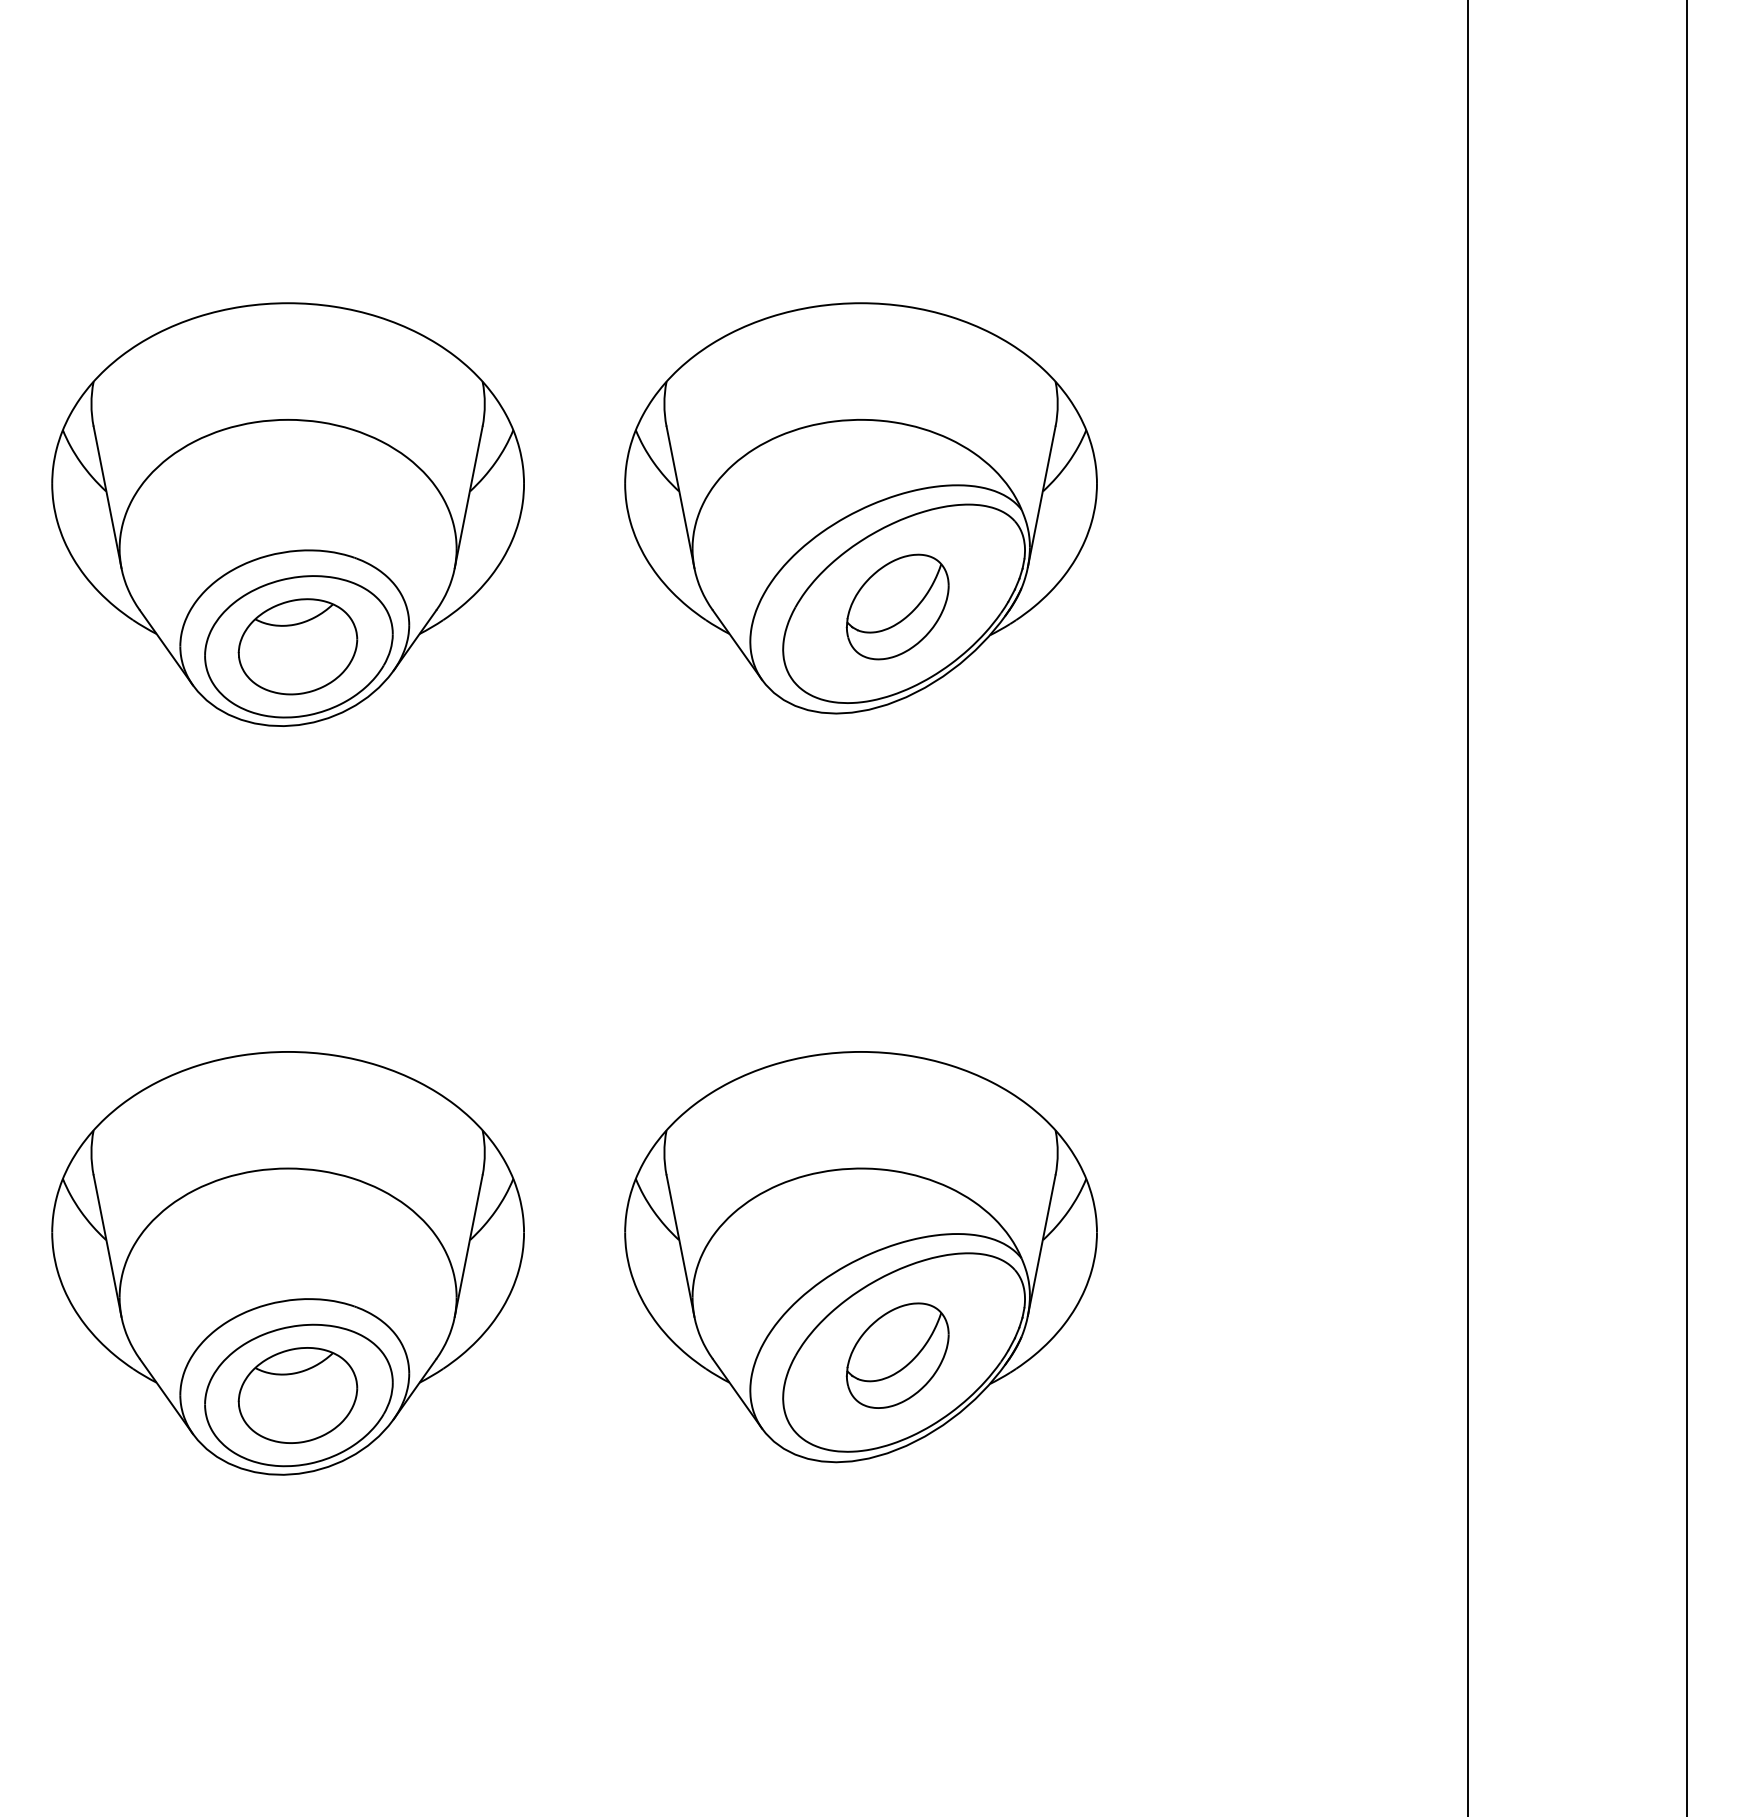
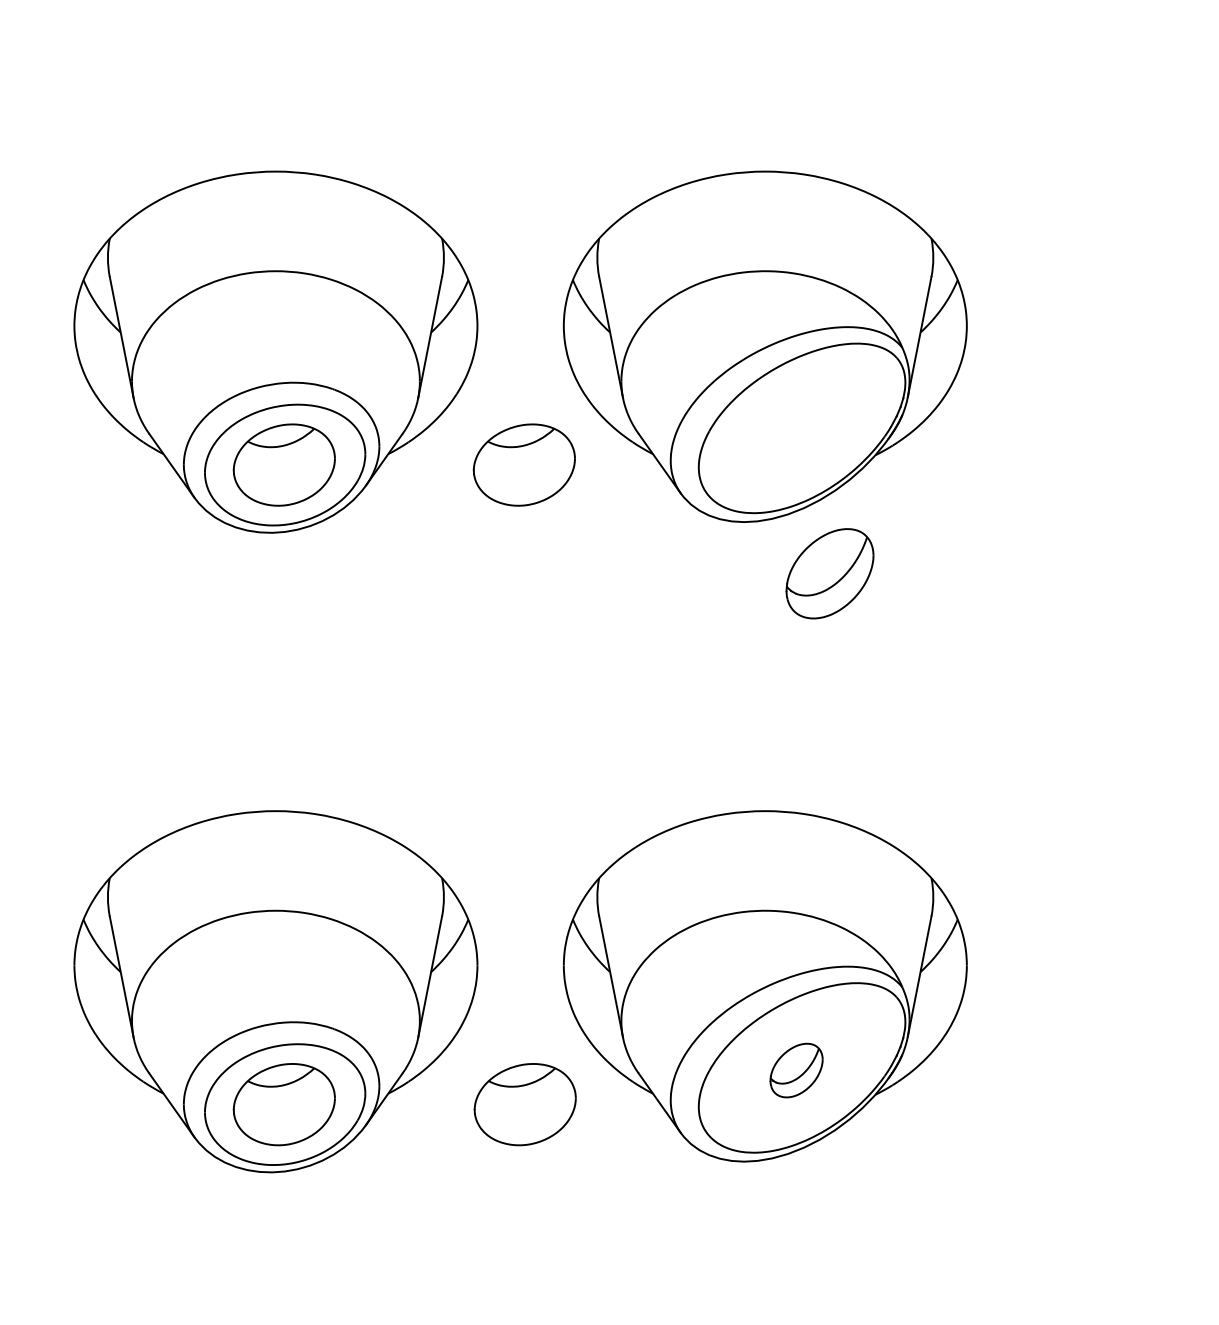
part: (897, 606) -> (829, 573), moved
part: (578, 646) -> (523, 464), added
part: (897, 1355) -> (796, 1070), size x0.6
part: (579, 1395) -> (524, 1104), added

